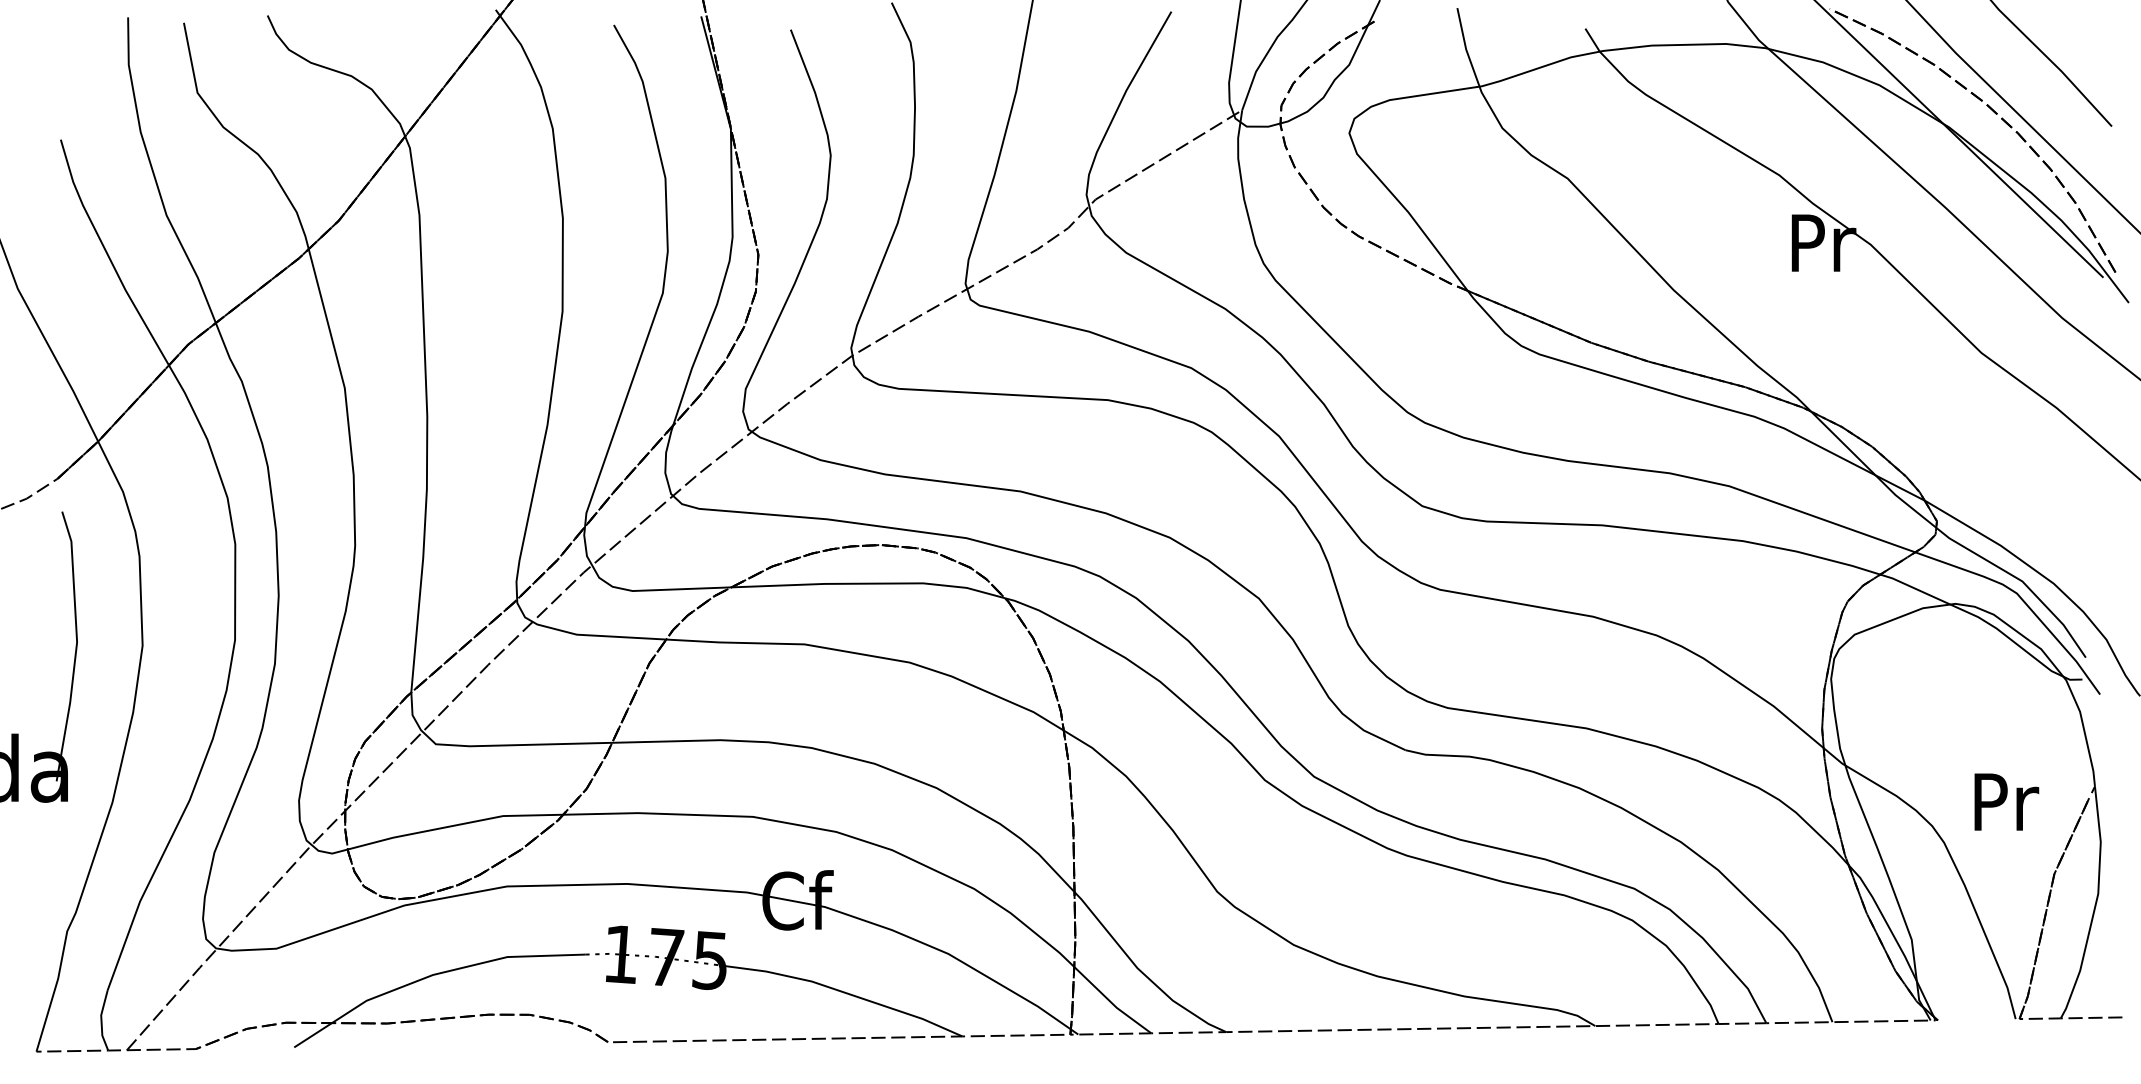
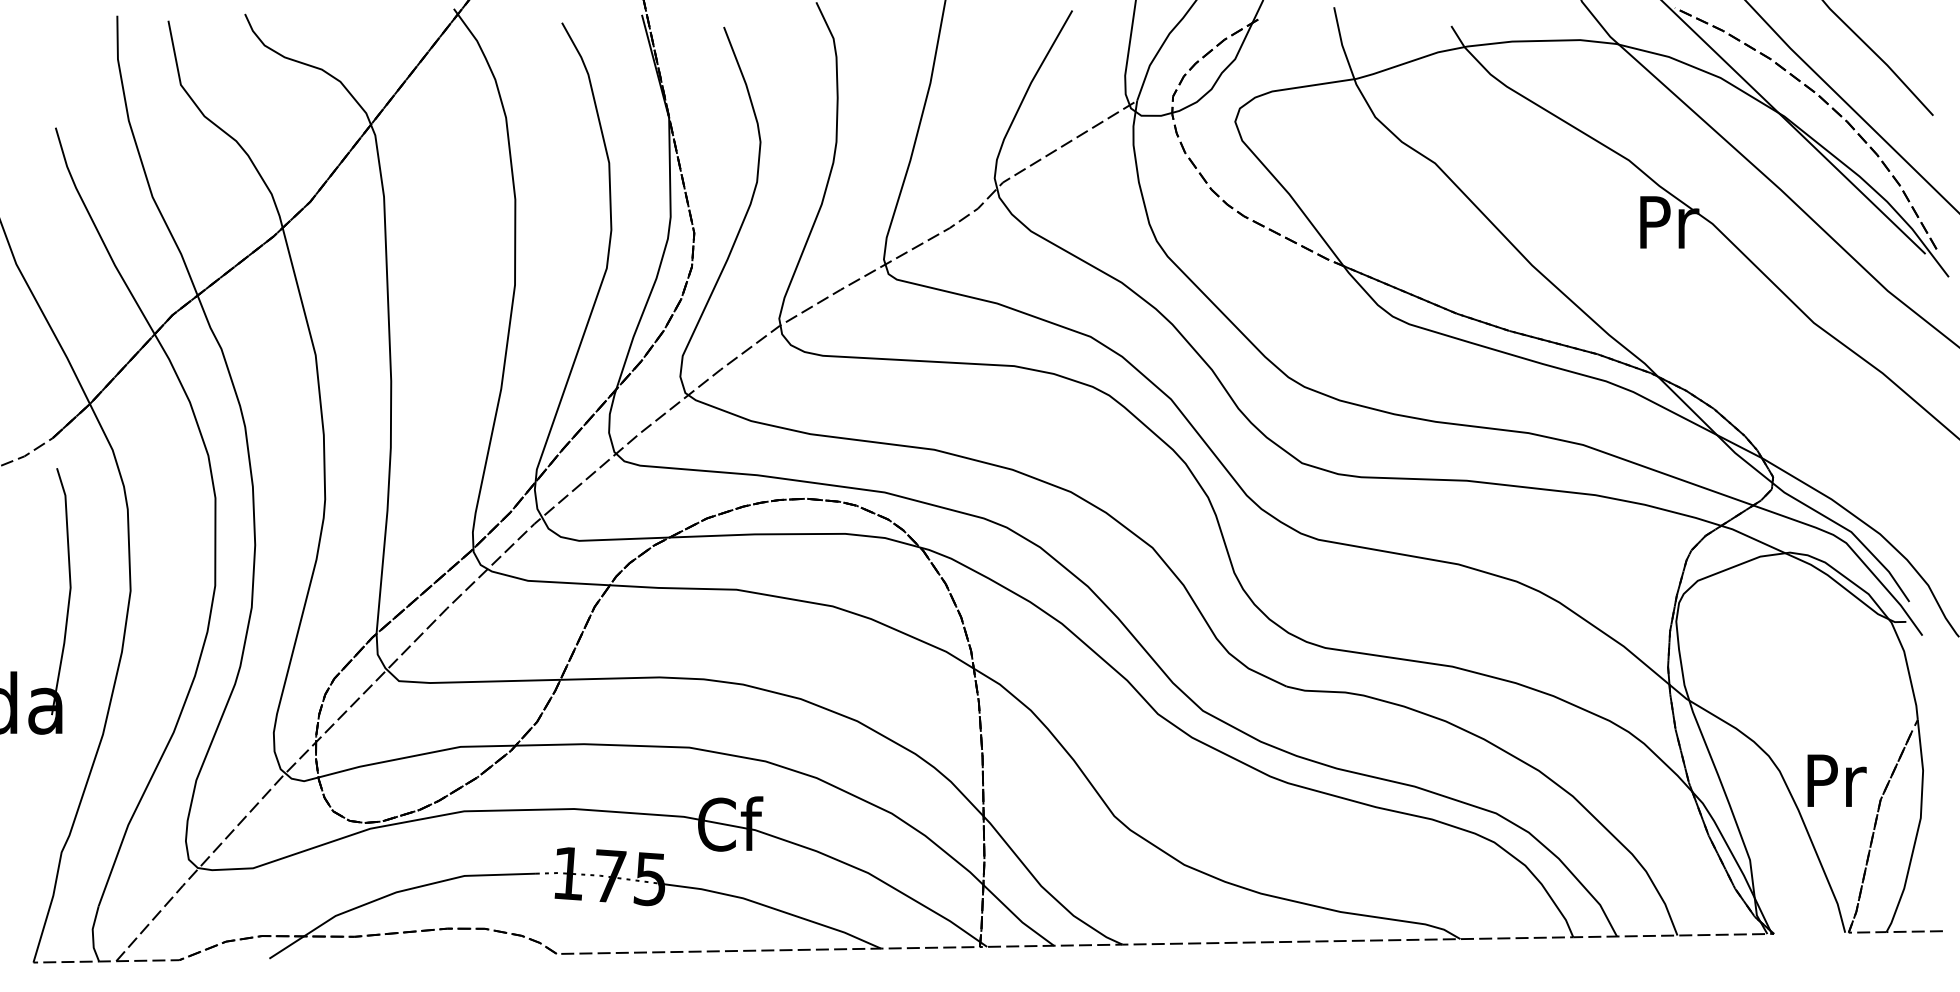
text: (2006, 801) -> (1836, 780), moved

